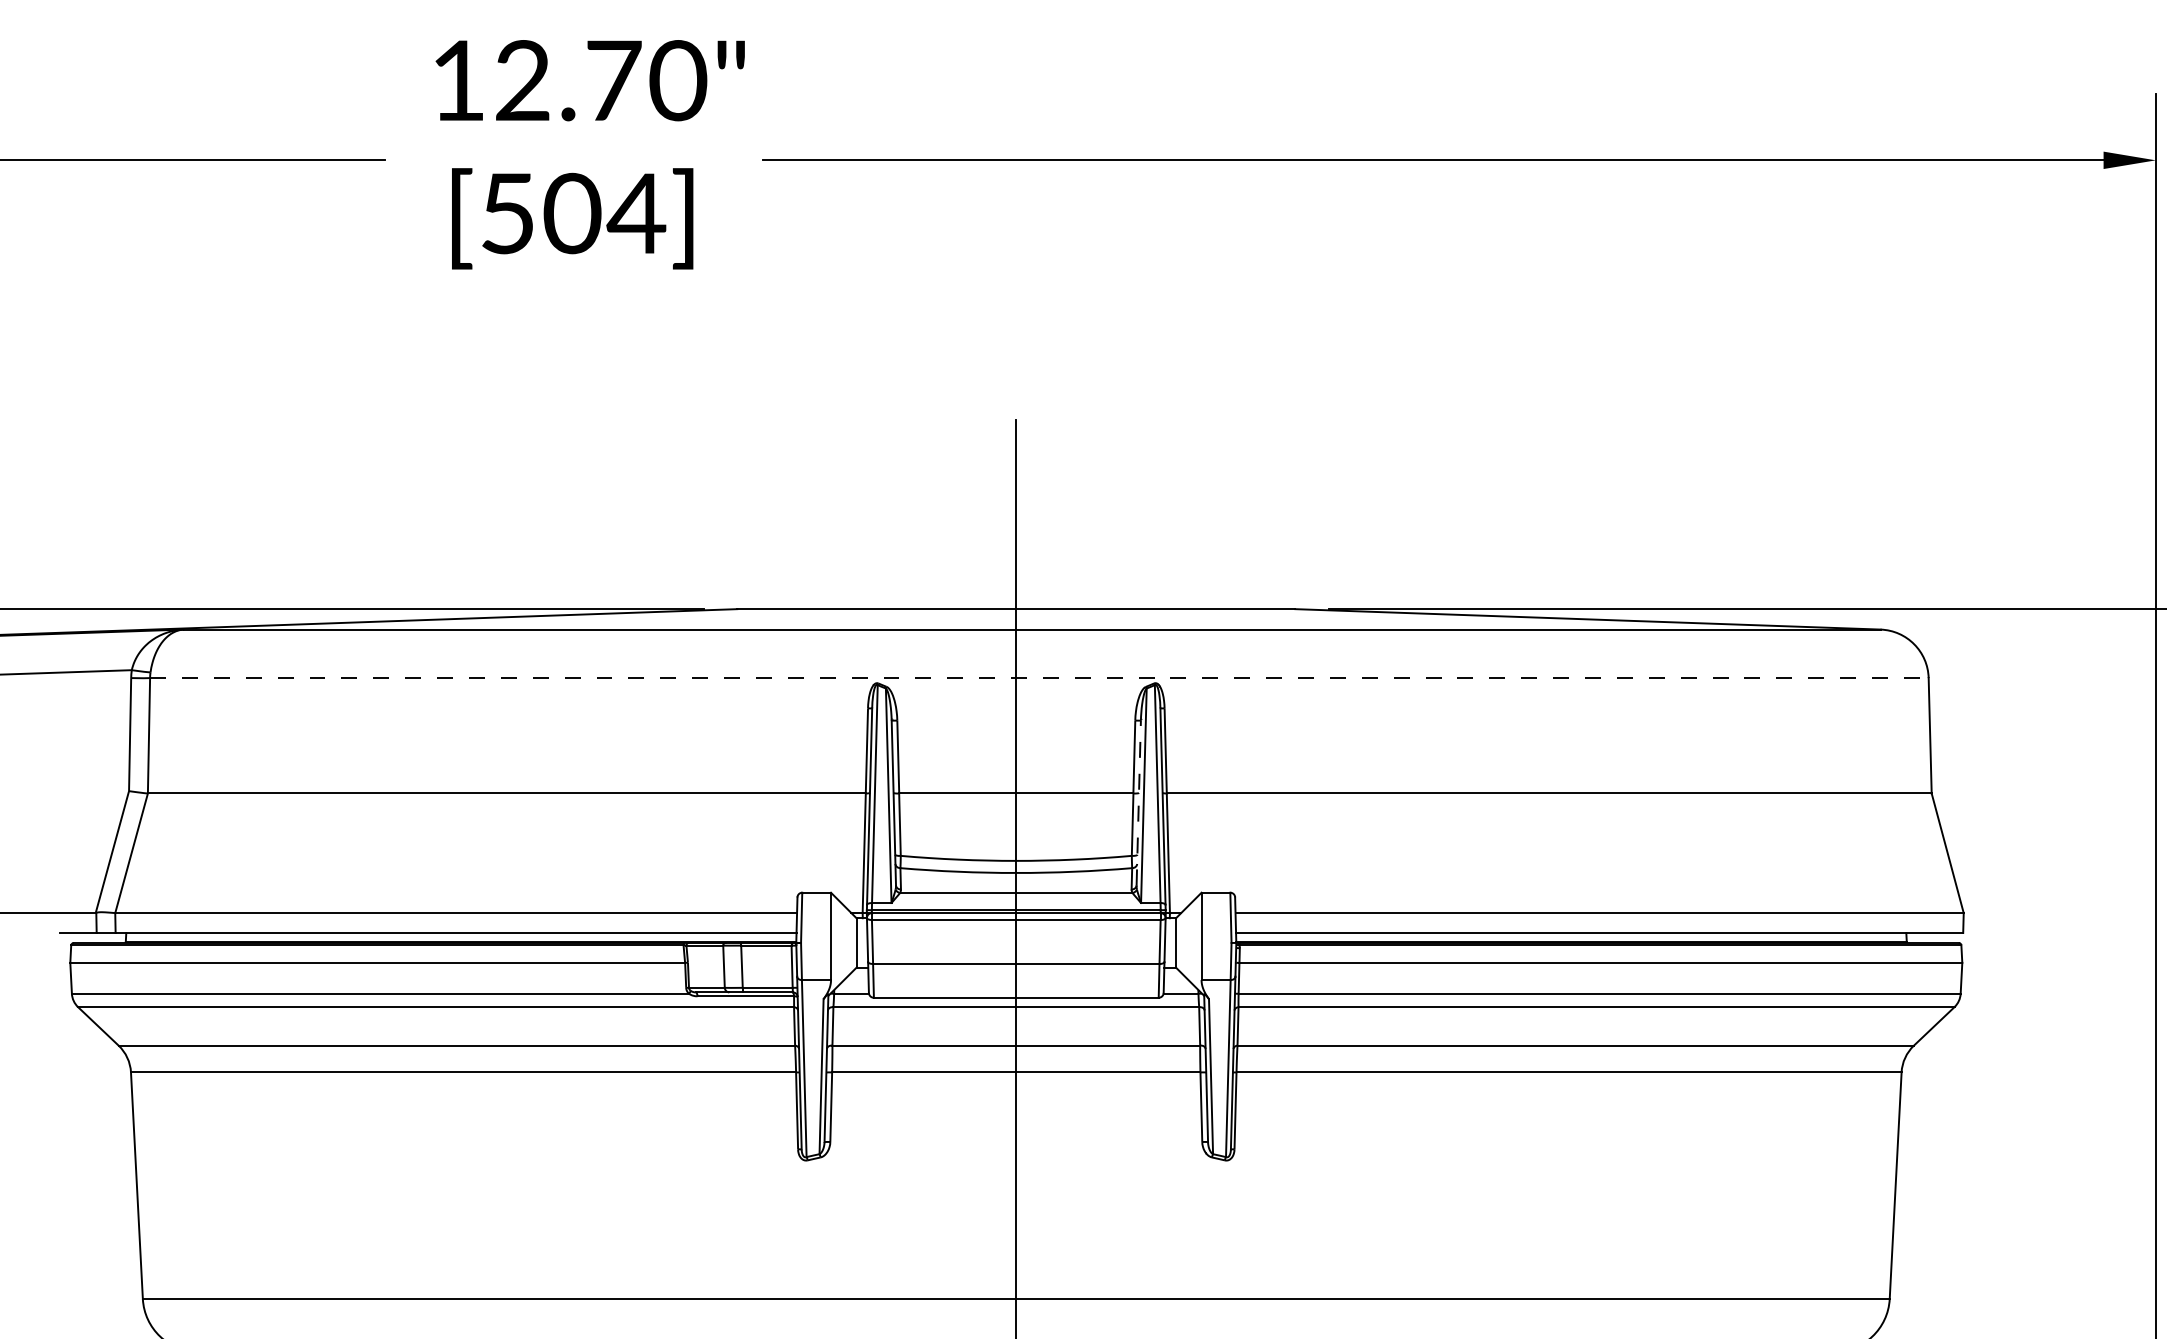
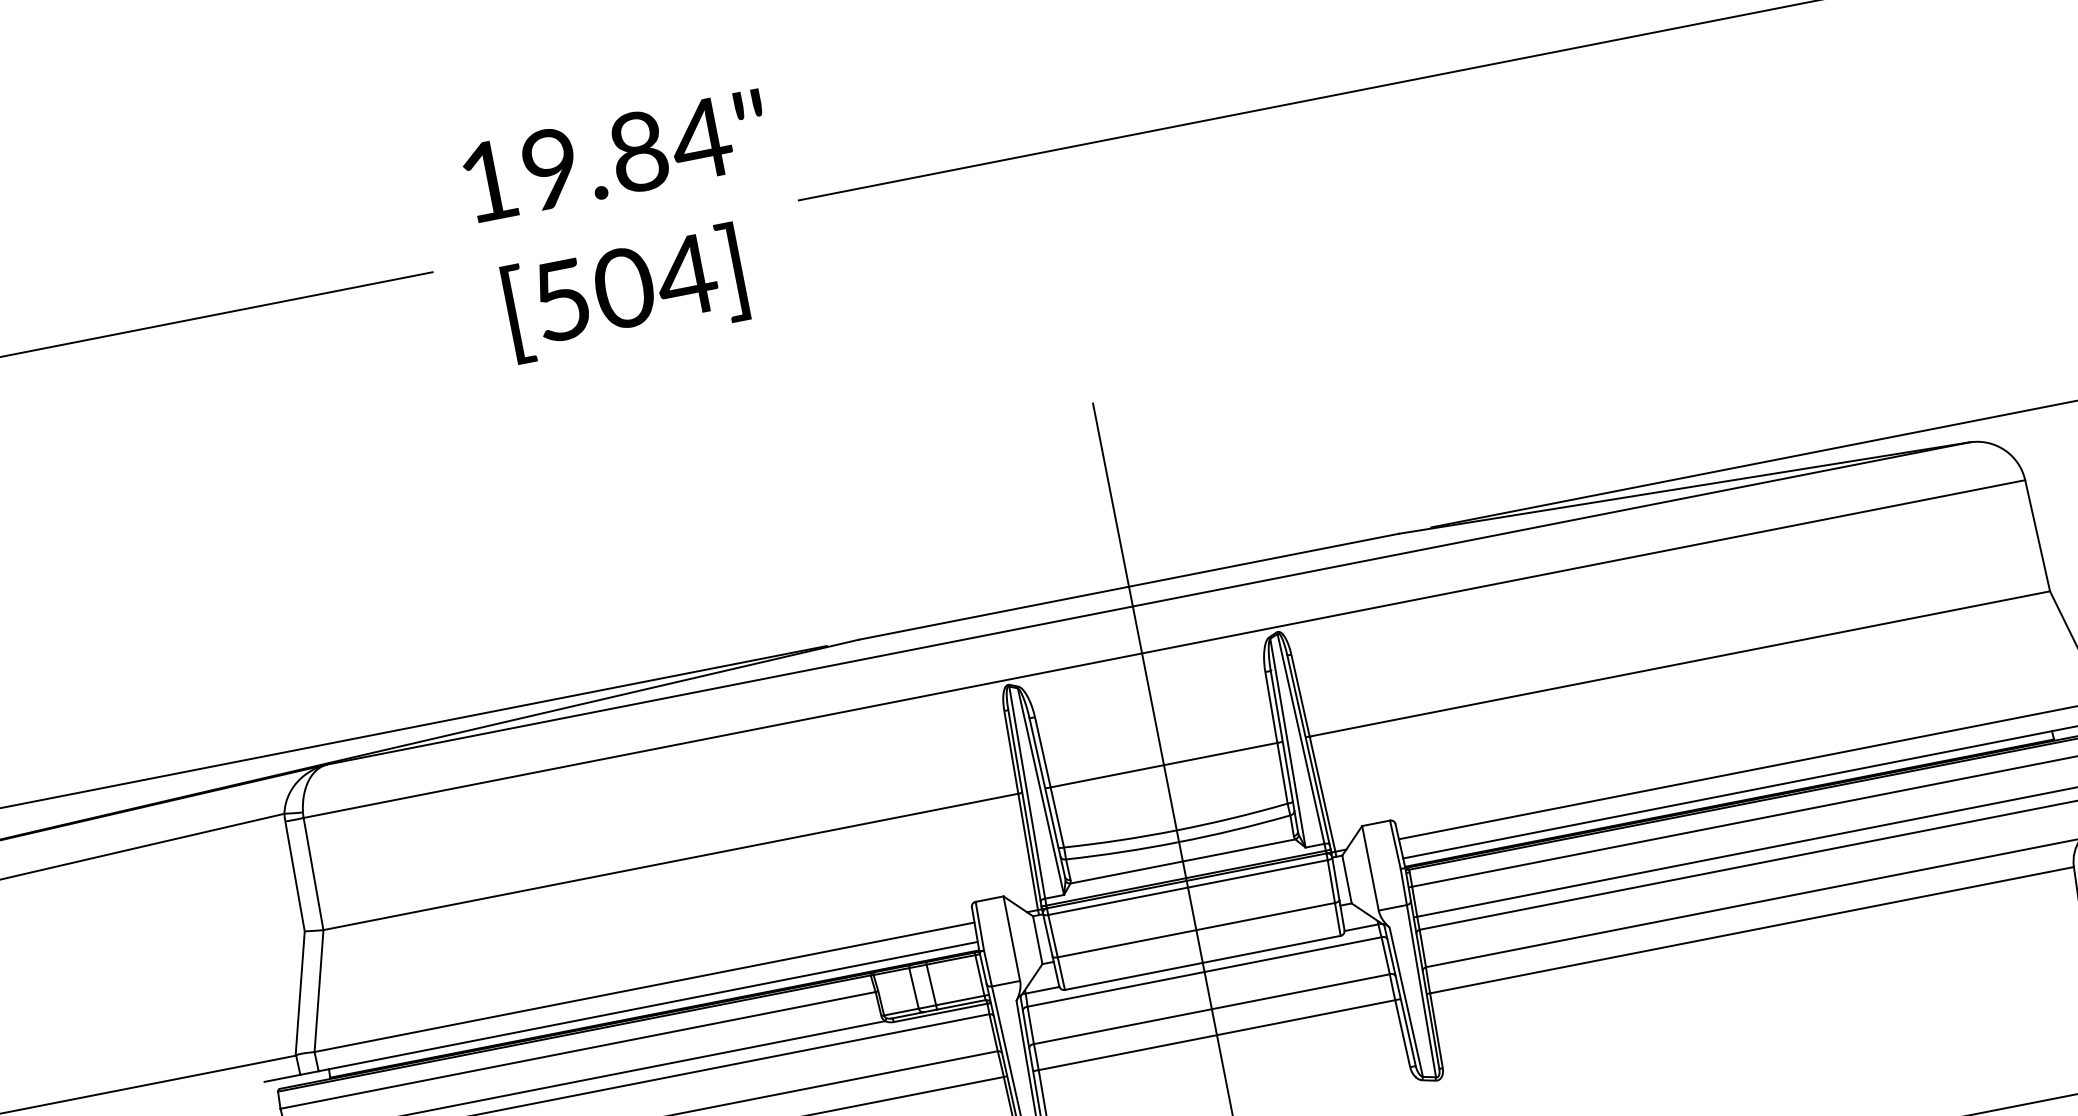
text: (601, 80) -> (627, 153), 12.70" -> 19.84"
line: (1039, 678) -> (1164, 649), dashed -> solid
line: (1138, 802) -> (1283, 750), dashed -> solid

